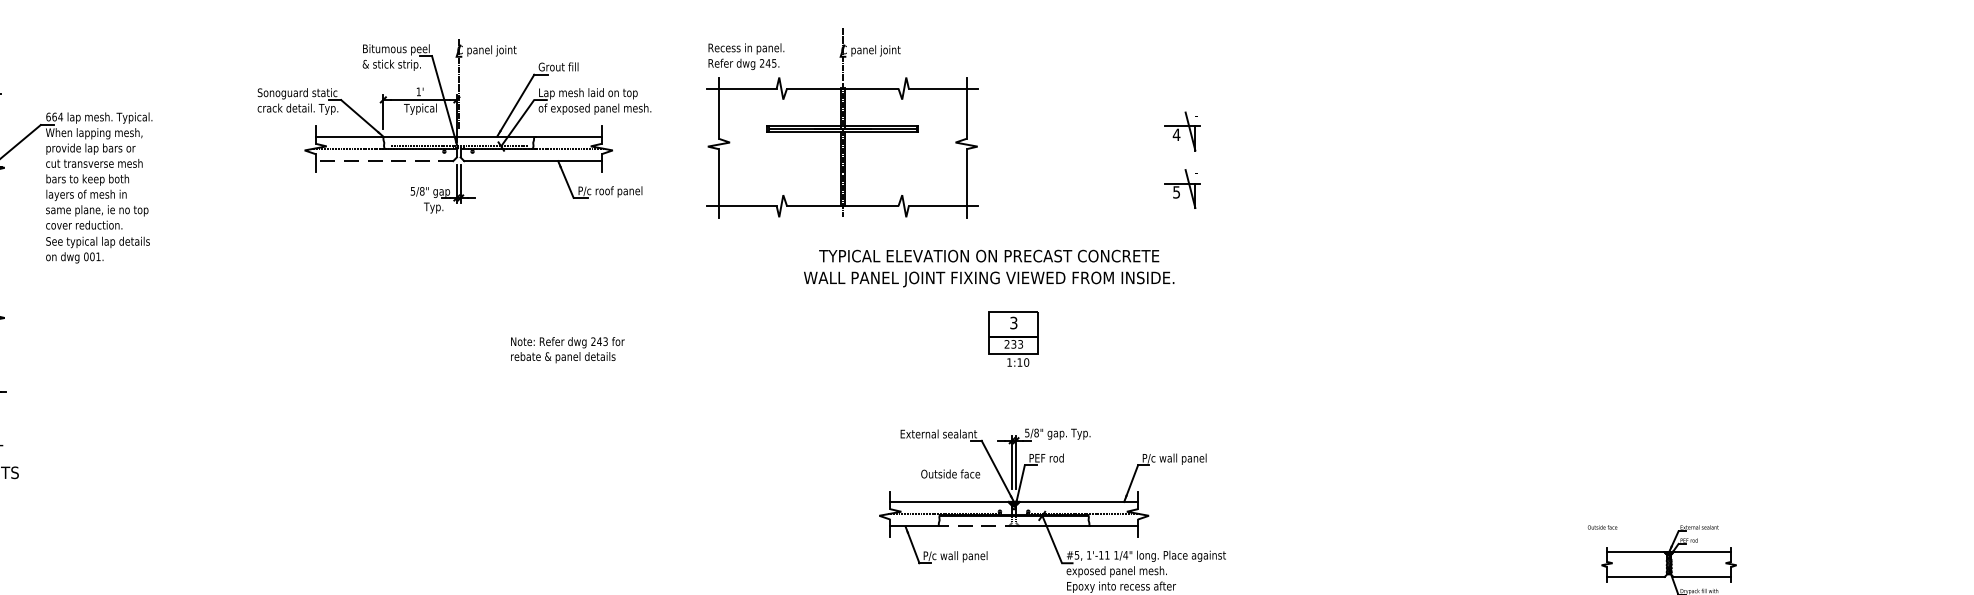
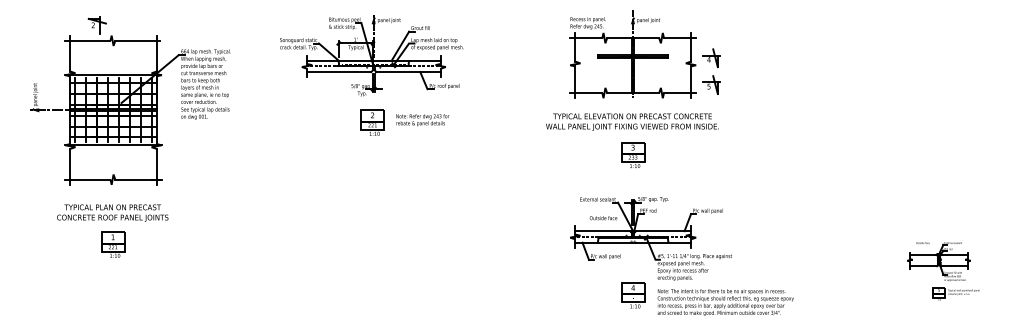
part: (841, 123) -> (632, 54), moved
line: (383, 162) -> (338, 72), dashed -> solid
text: (989, 267) -> (632, 121), moved
part: (455, 269) -> (372, 122), added
text: (567, 350) -> (422, 120), moved
line: (978, 526) -> (616, 242), dashed -> solid
text: (1601, 526) -> (922, 242), moved

